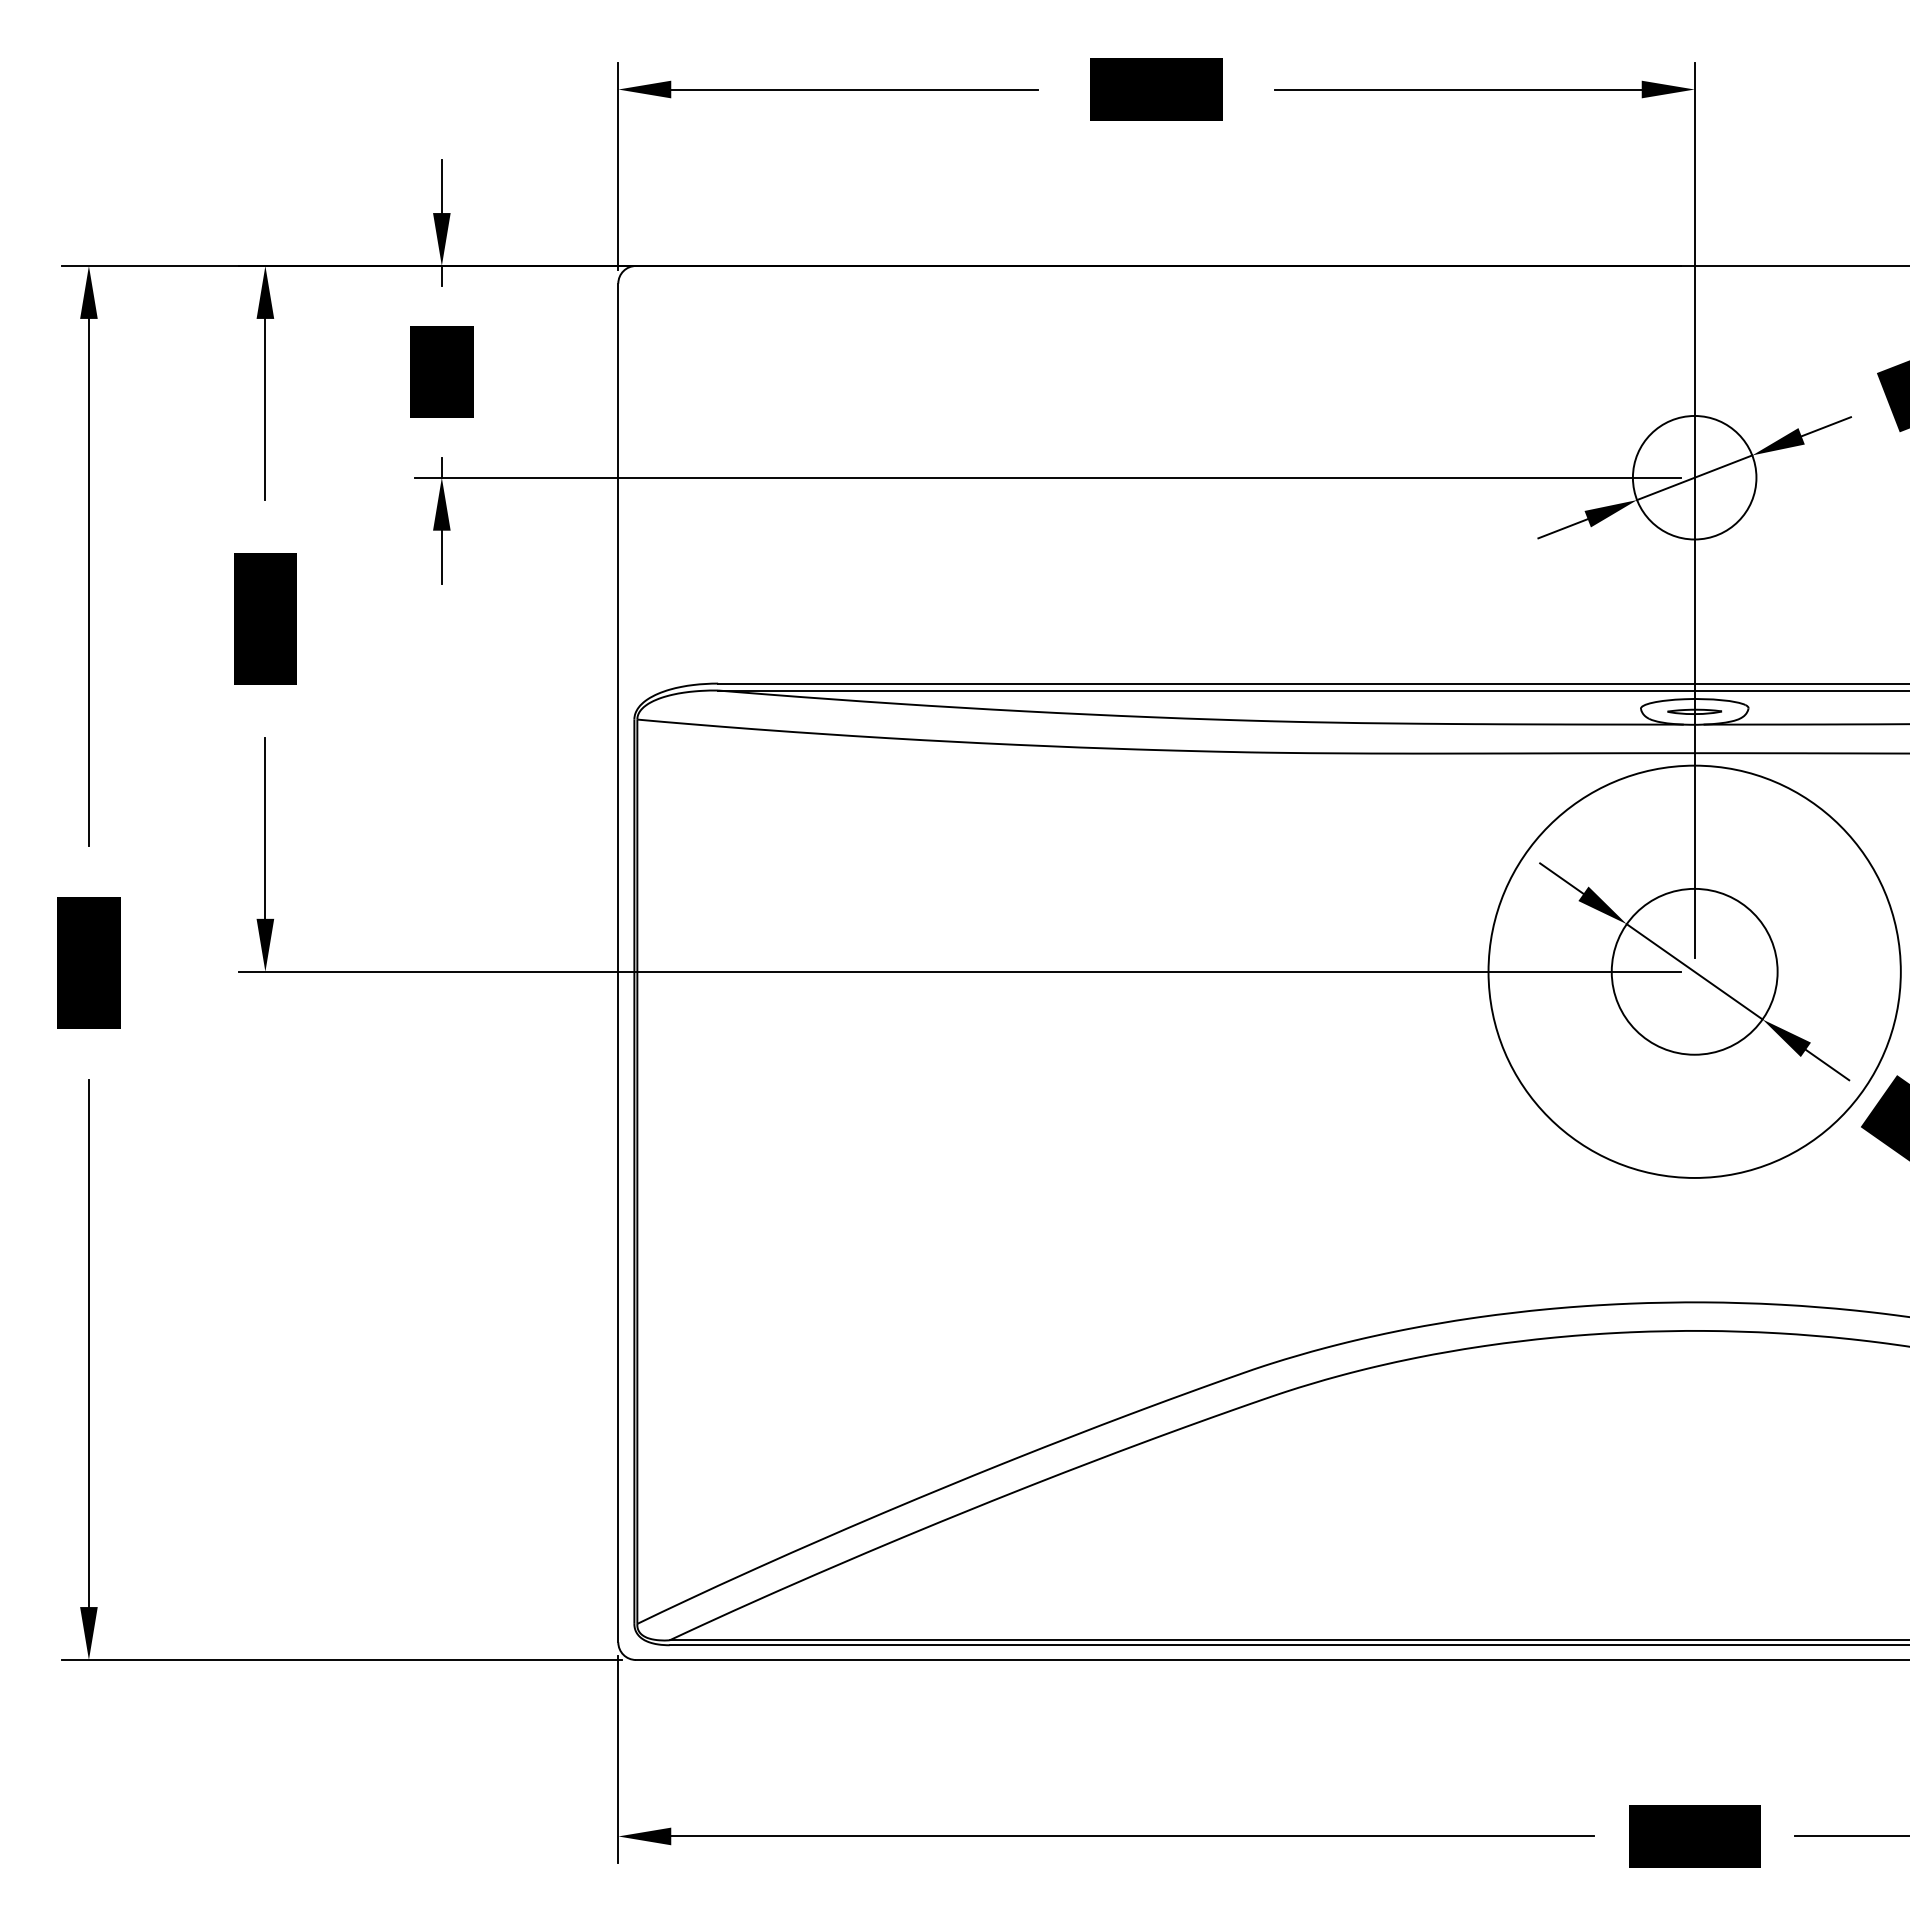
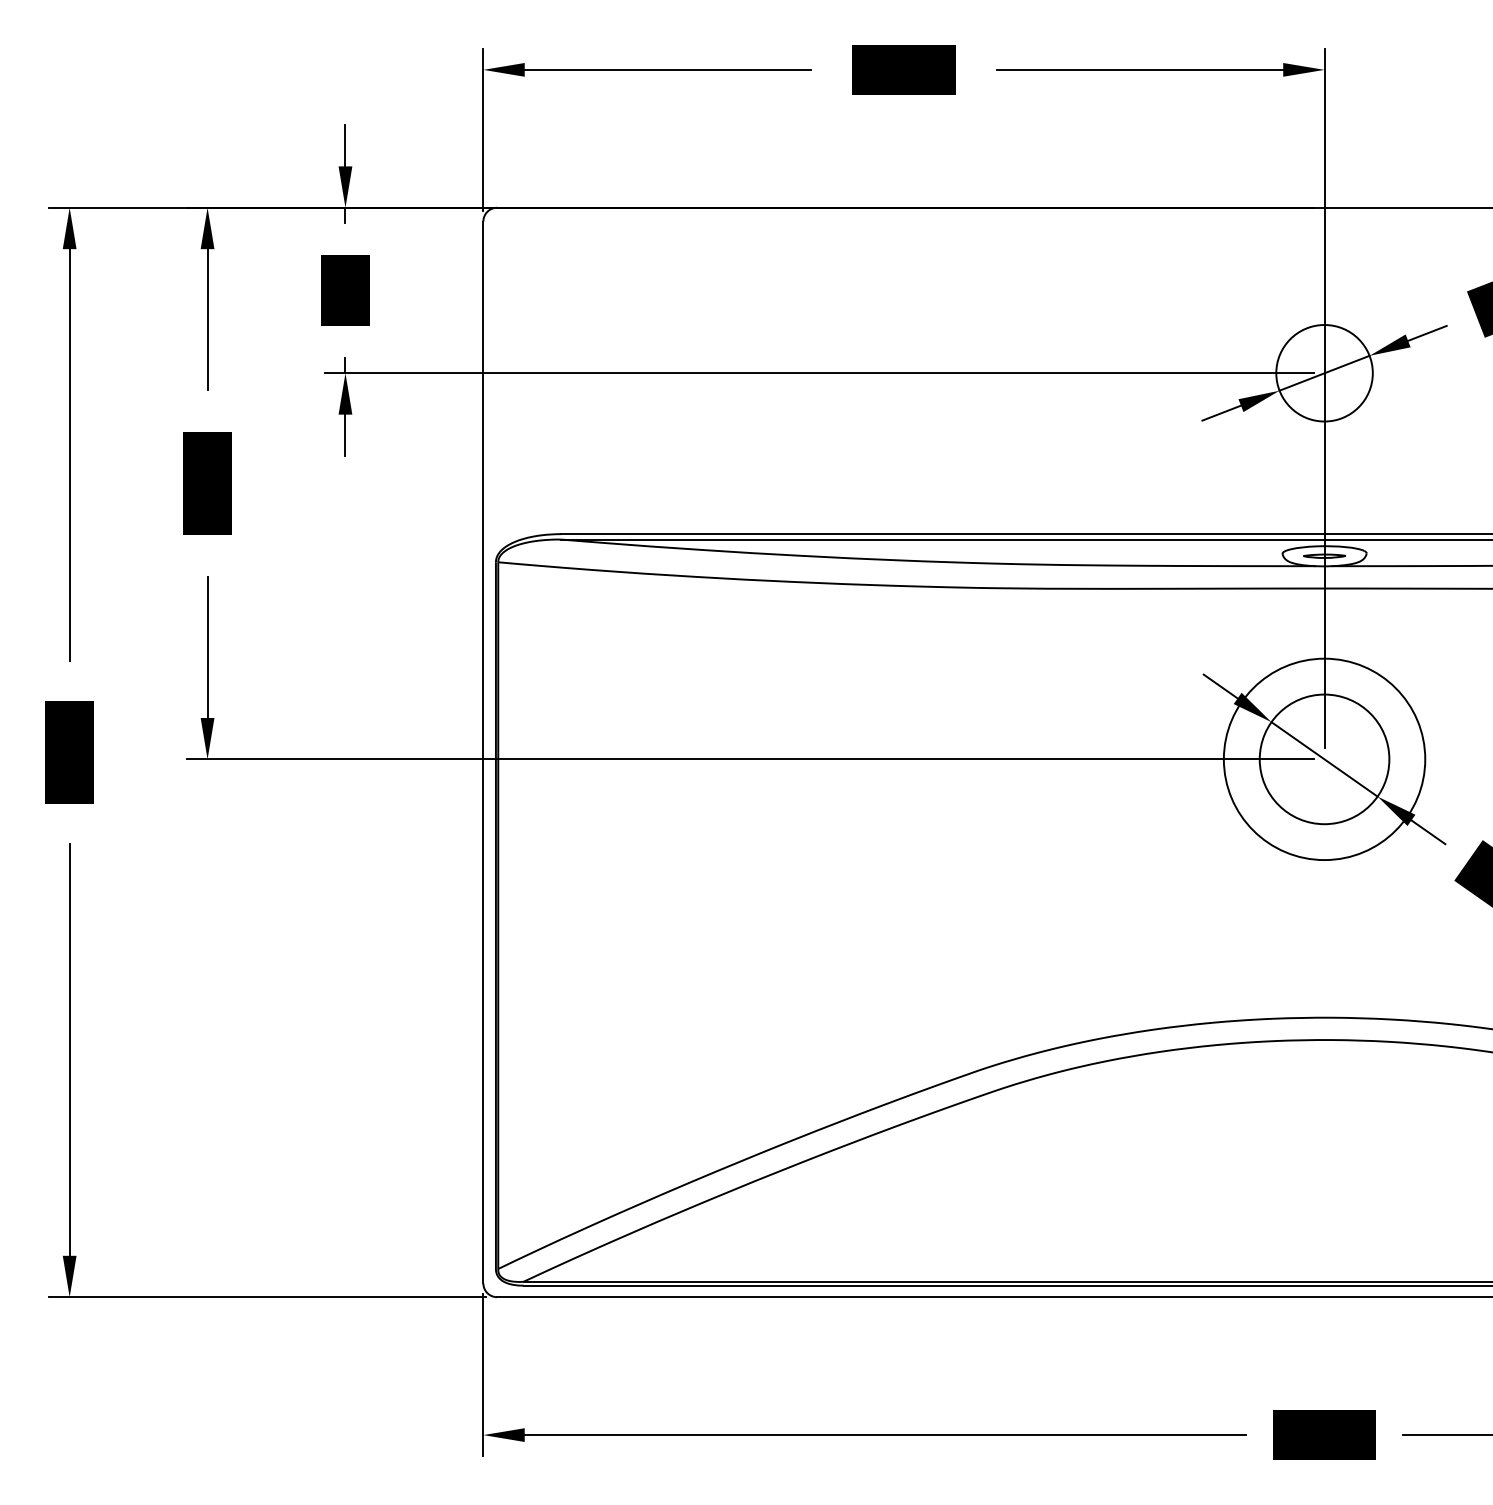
circle: (1694, 971) -> (1324, 759), size x0.62

